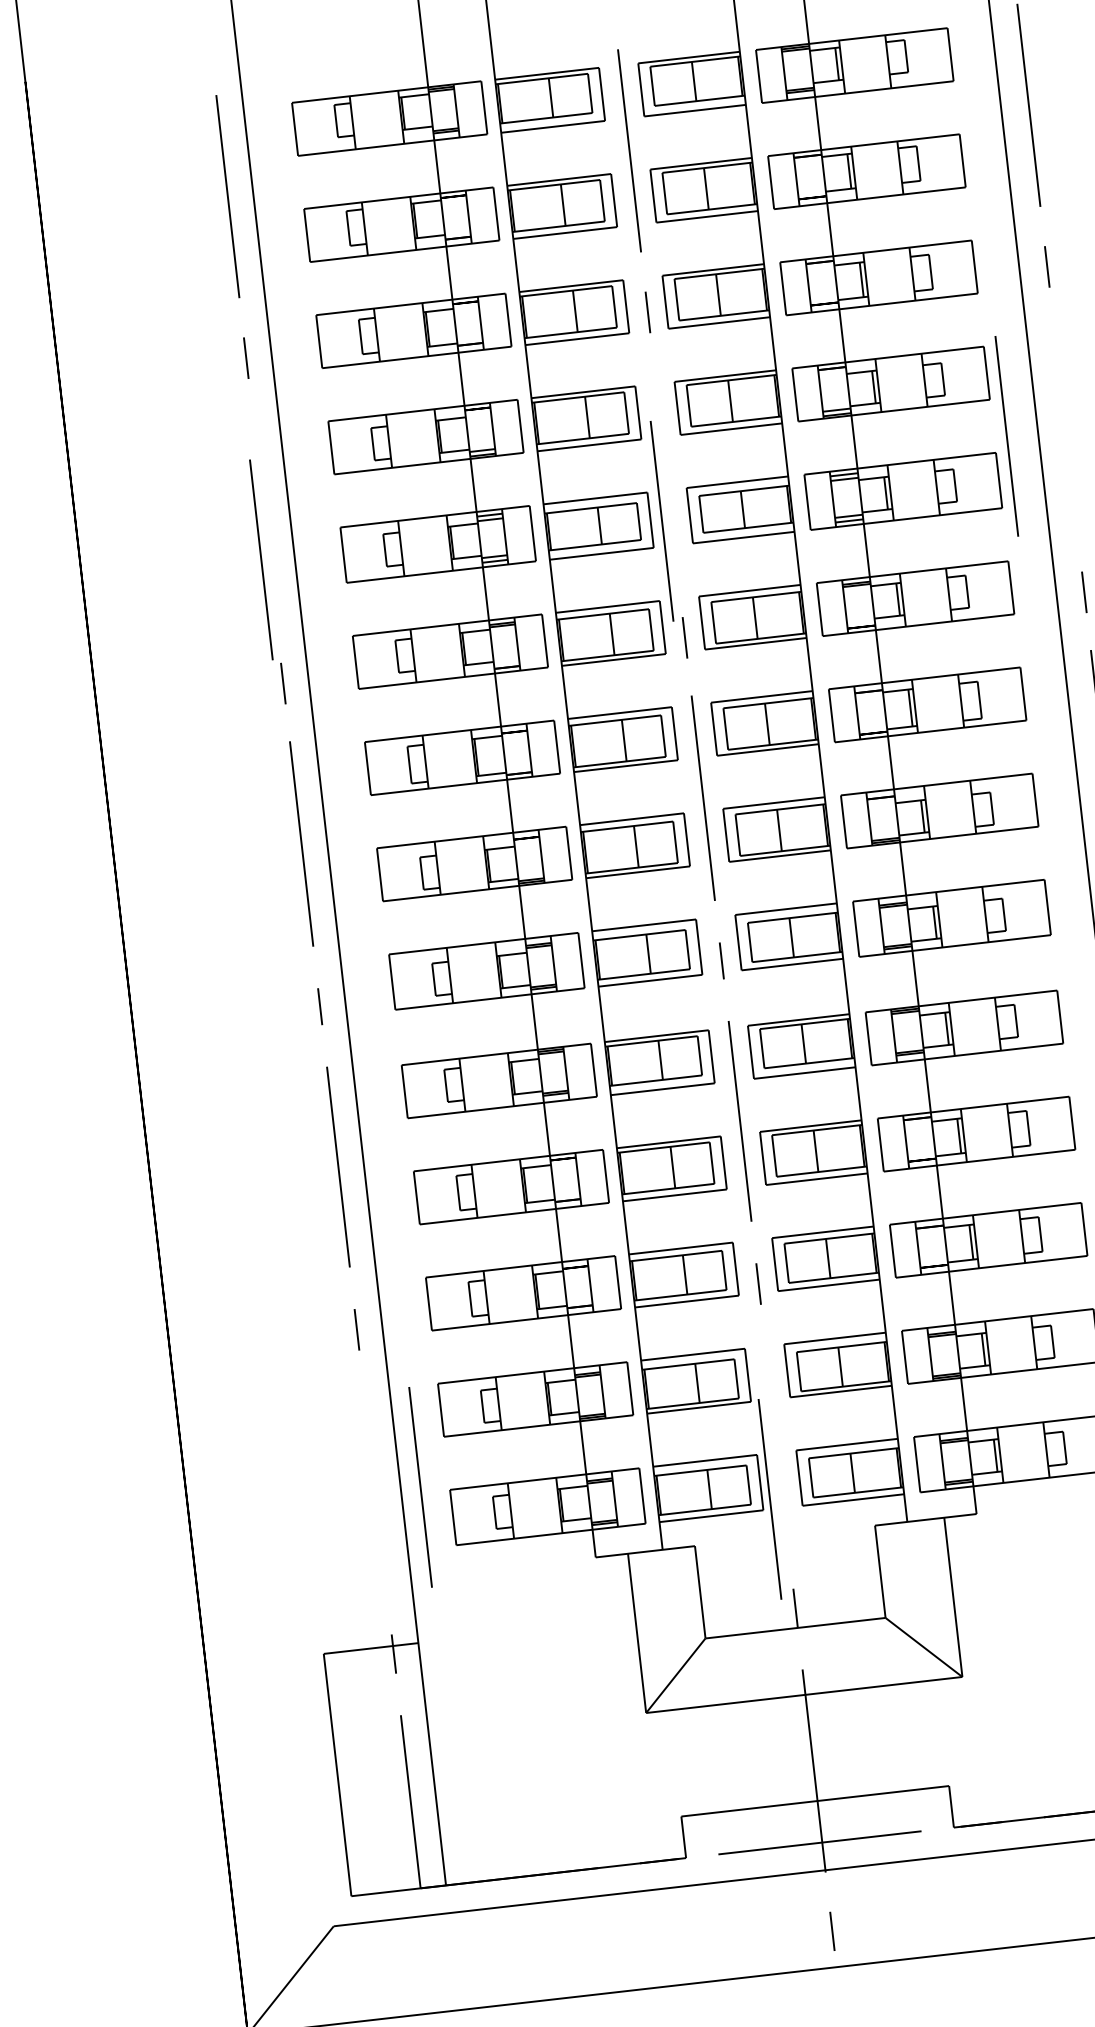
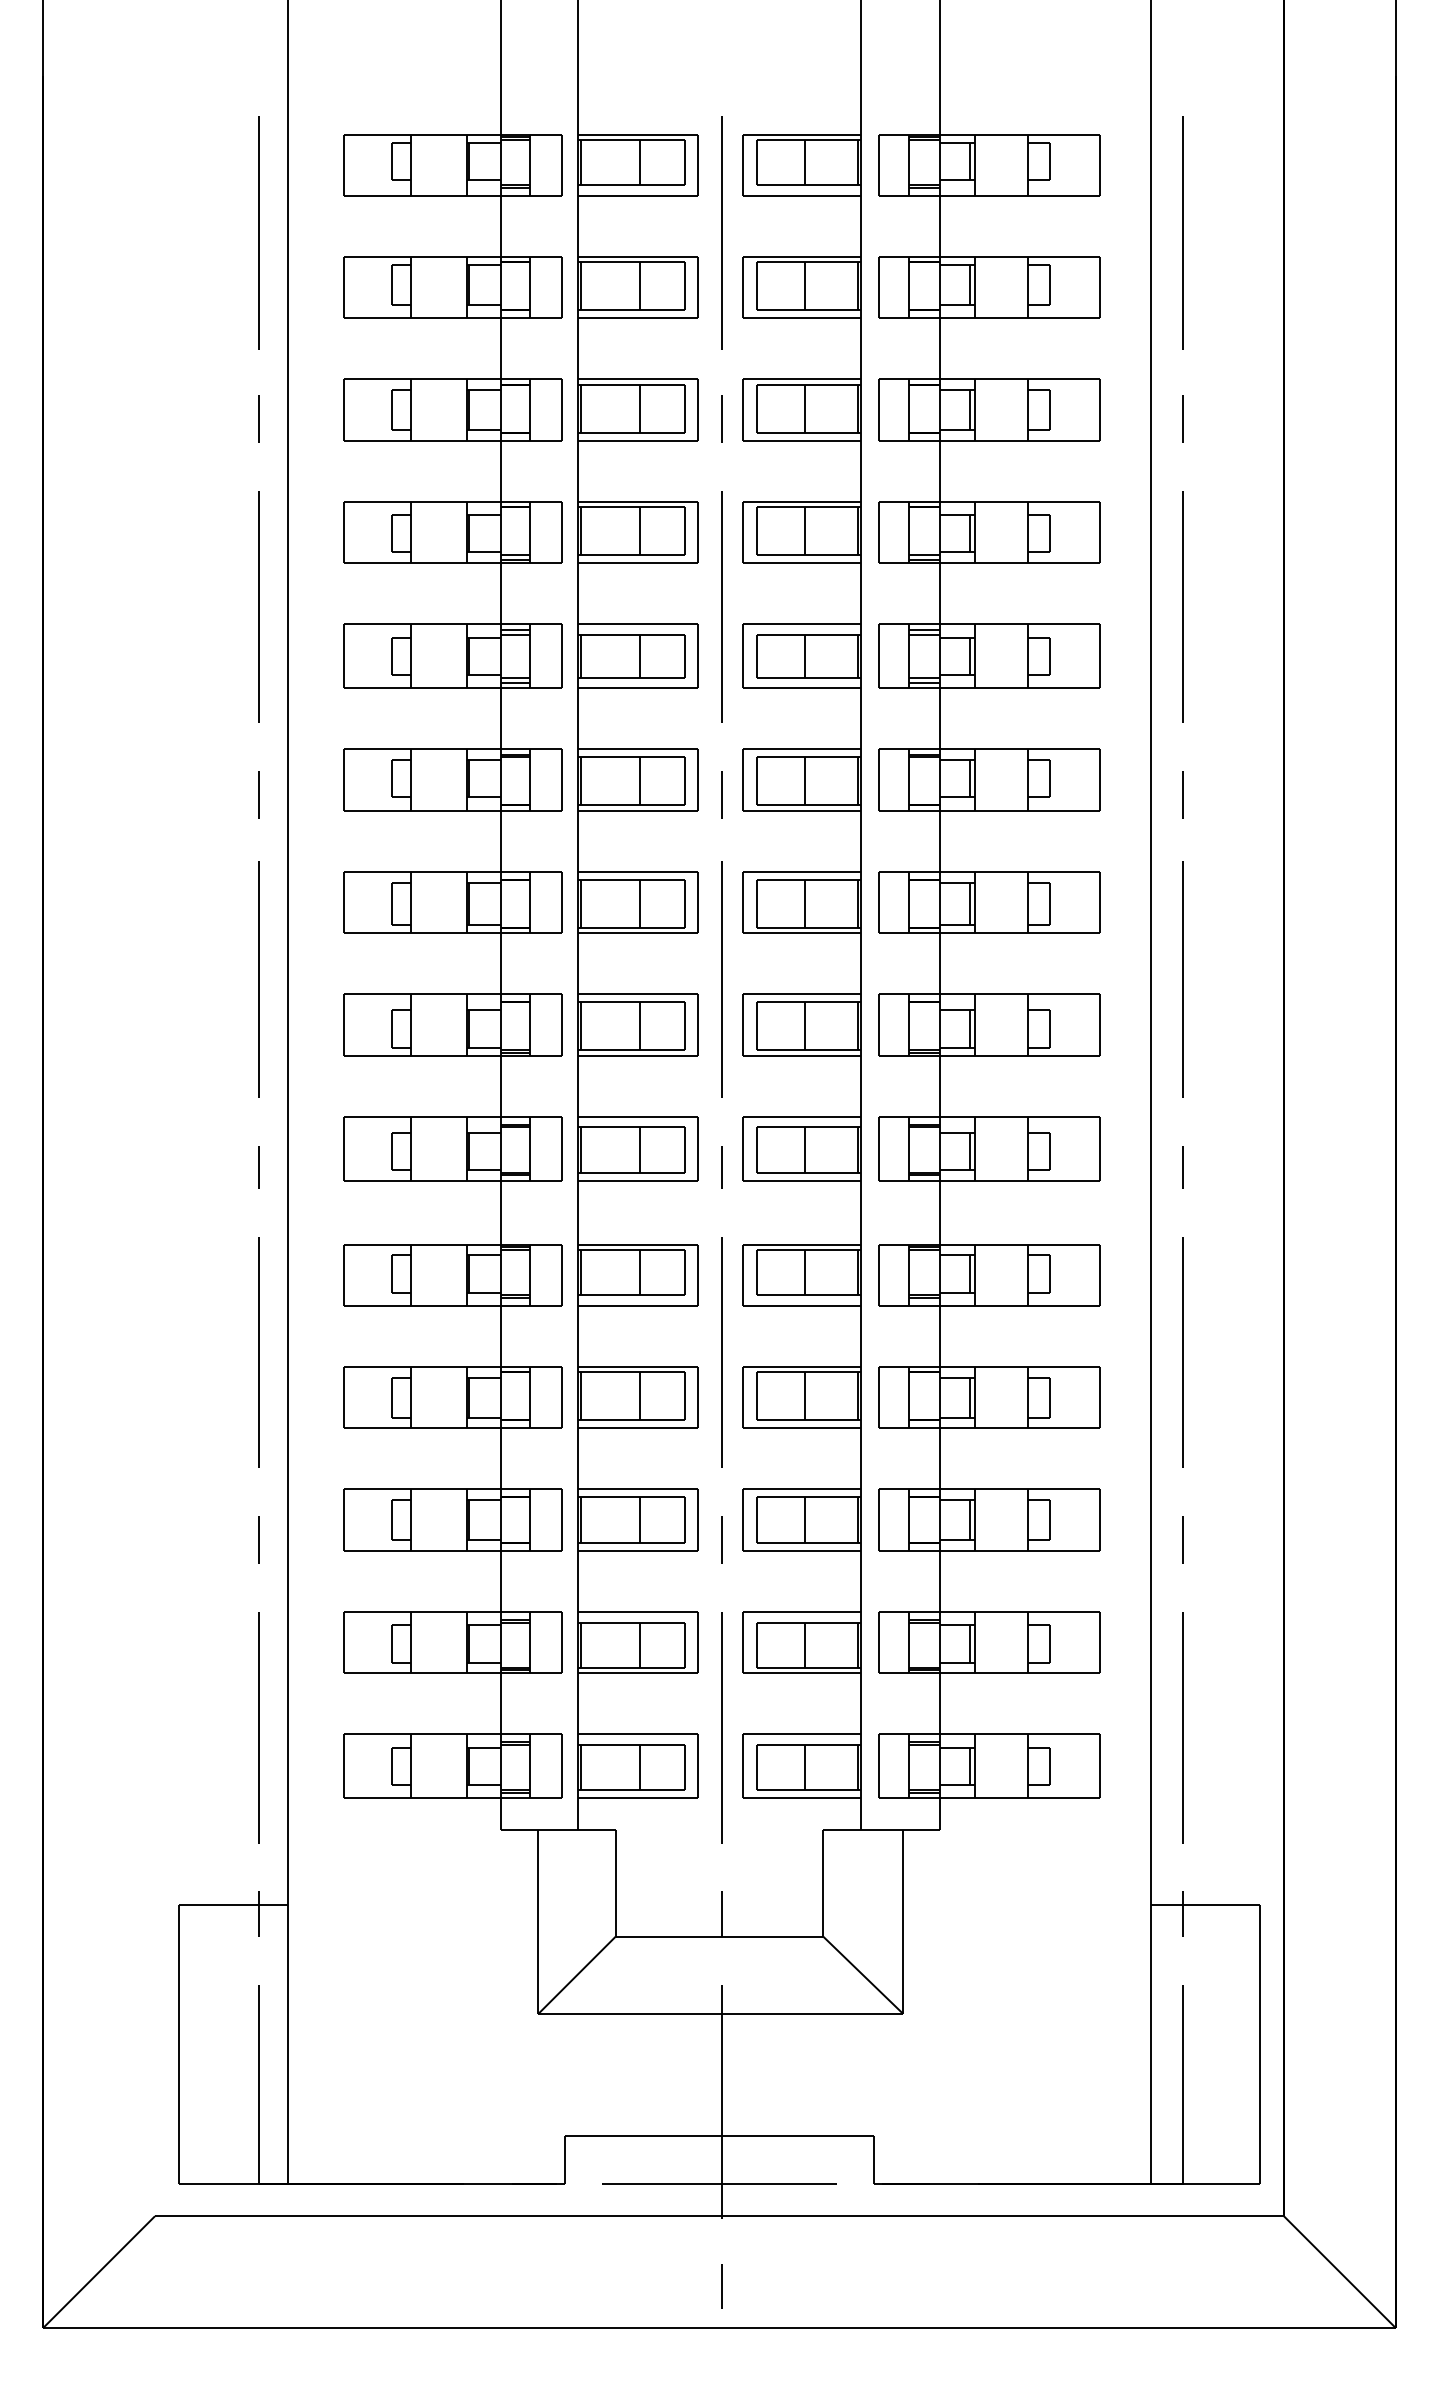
line: (1006, 435) -> (1182, 606), moved
line: (661, 520) -> (721, 606), moved
line: (261, 559) -> (258, 606), moved
line: (420, 1487) -> (258, 1727), moved
line: (769, 1499) -> (721, 1727), moved

